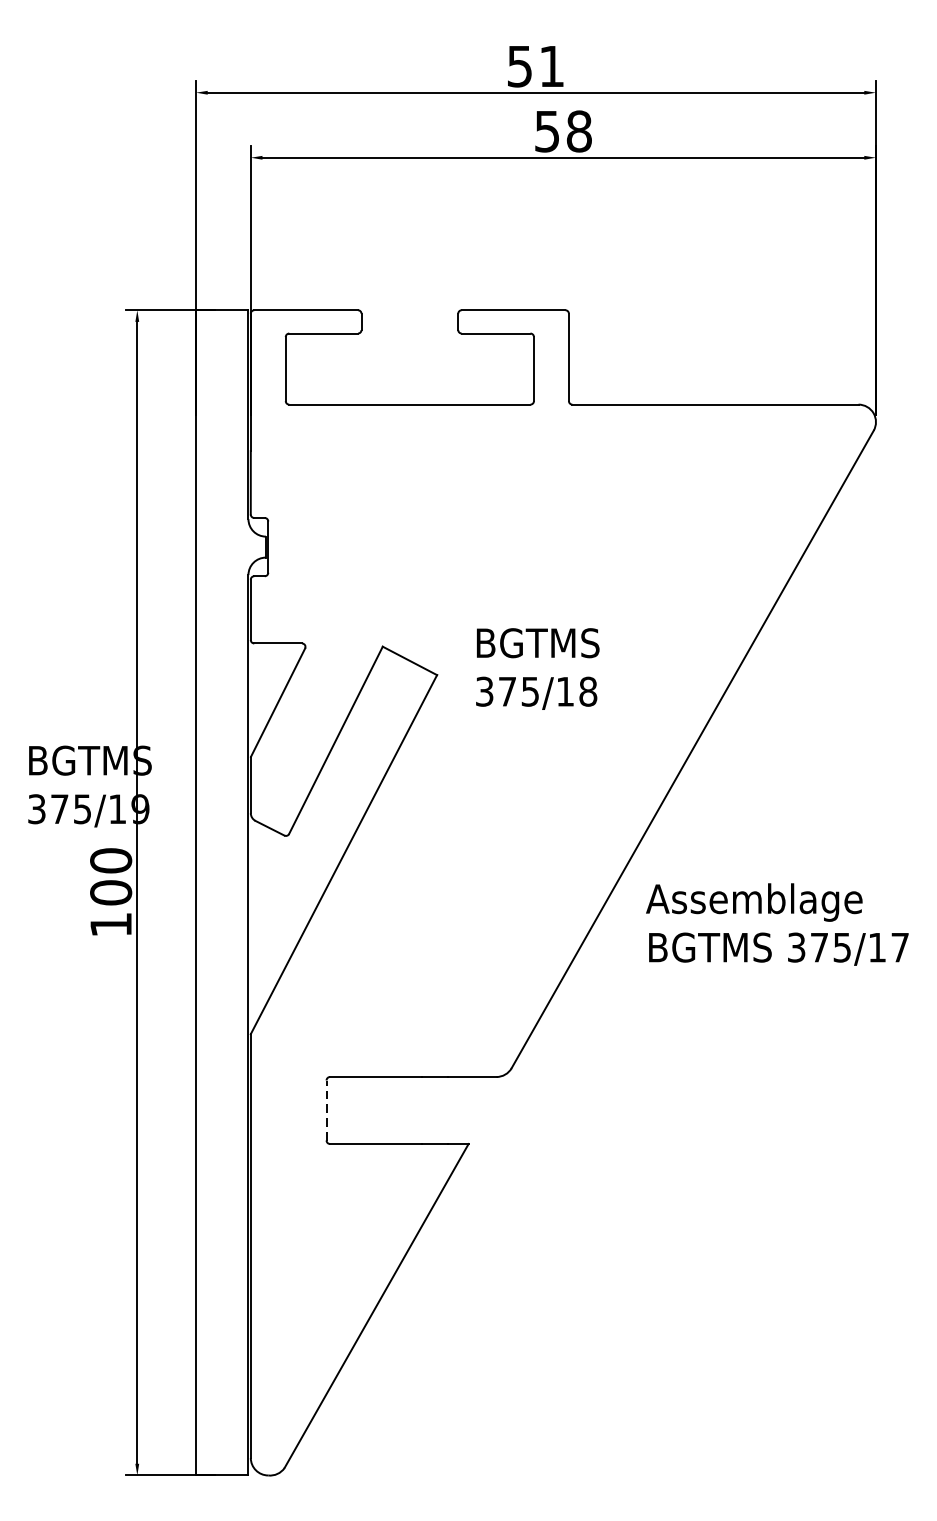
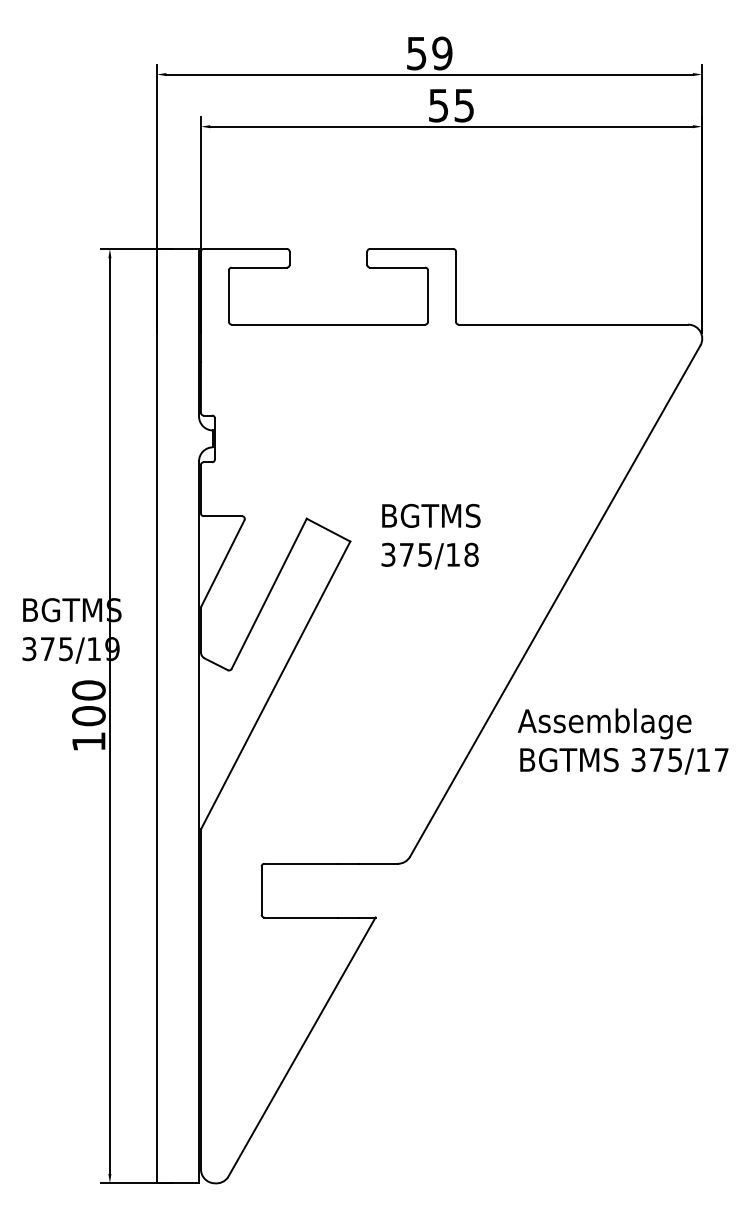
text: (552, 66) -> (442, 53), 51 -> 59
text: (579, 131) -> (464, 105), 58 -> 55
line: (326, 1110) -> (261, 890), dashed -> solid

